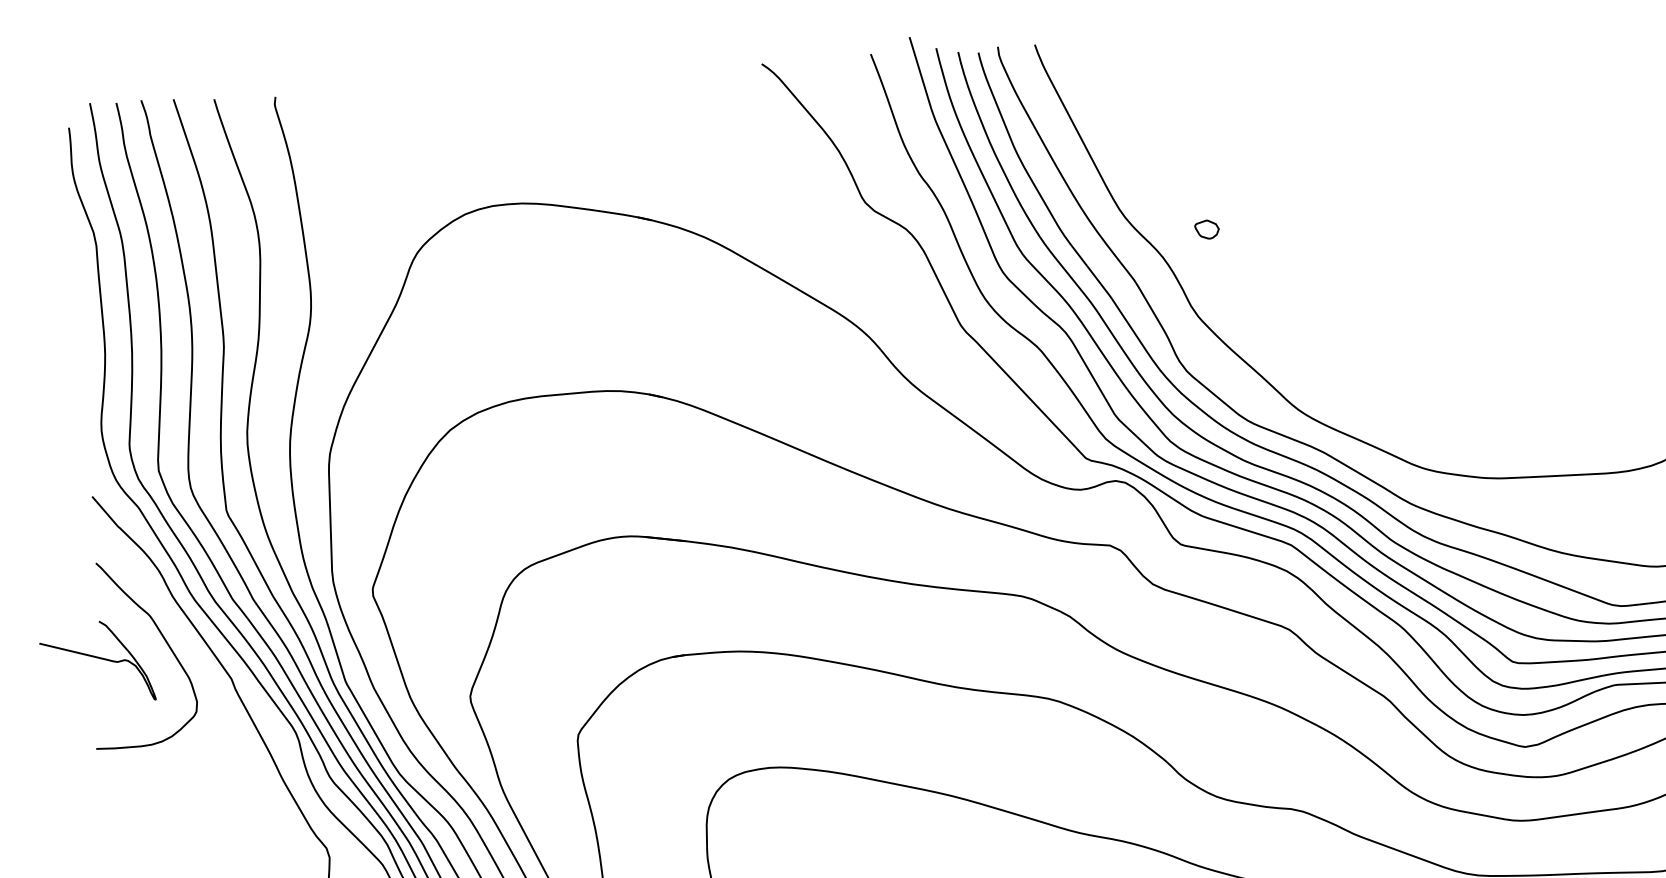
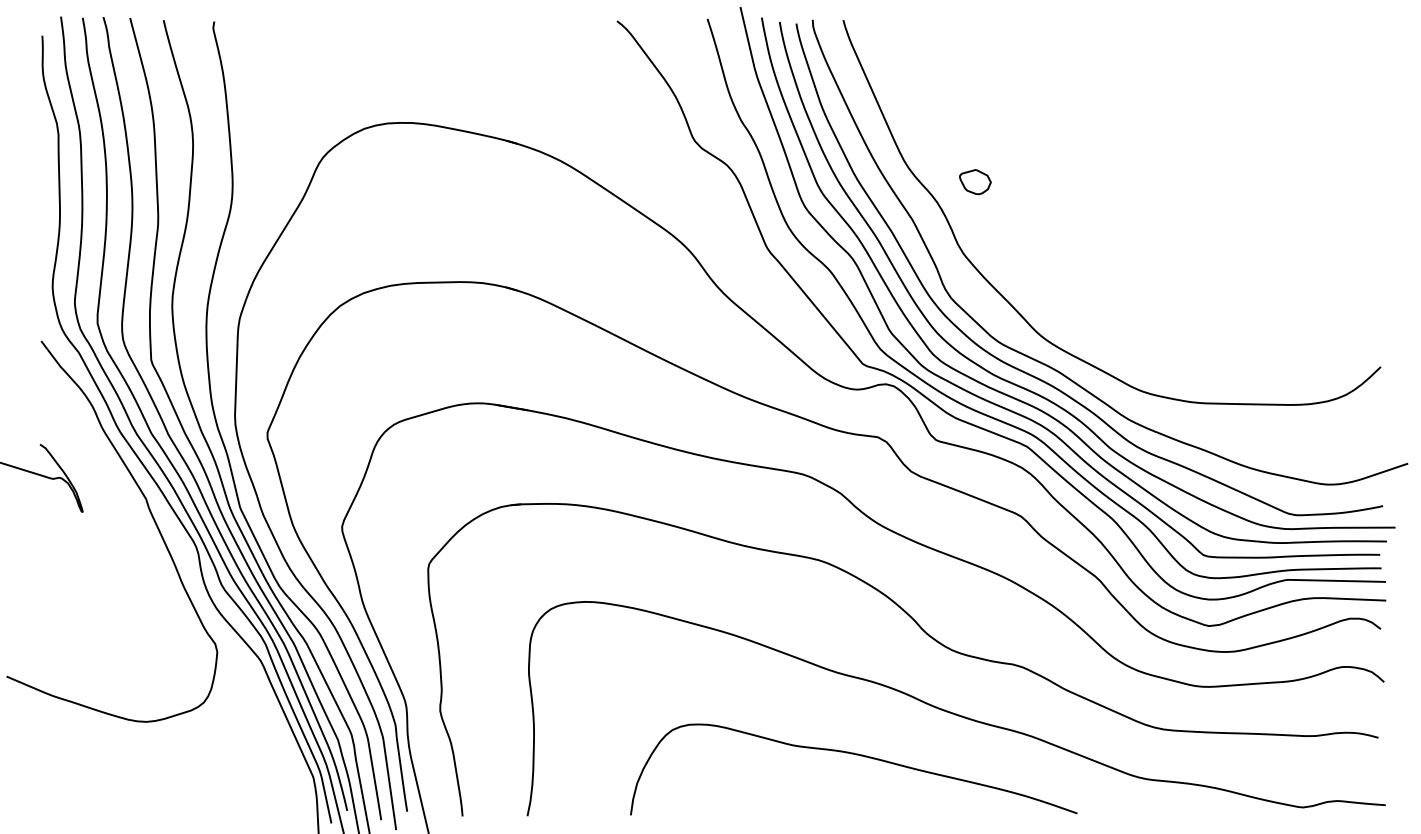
part: (1206, 229) -> (974, 181), size x1.6
curve: (163, 640) -> (92, 463), removed

